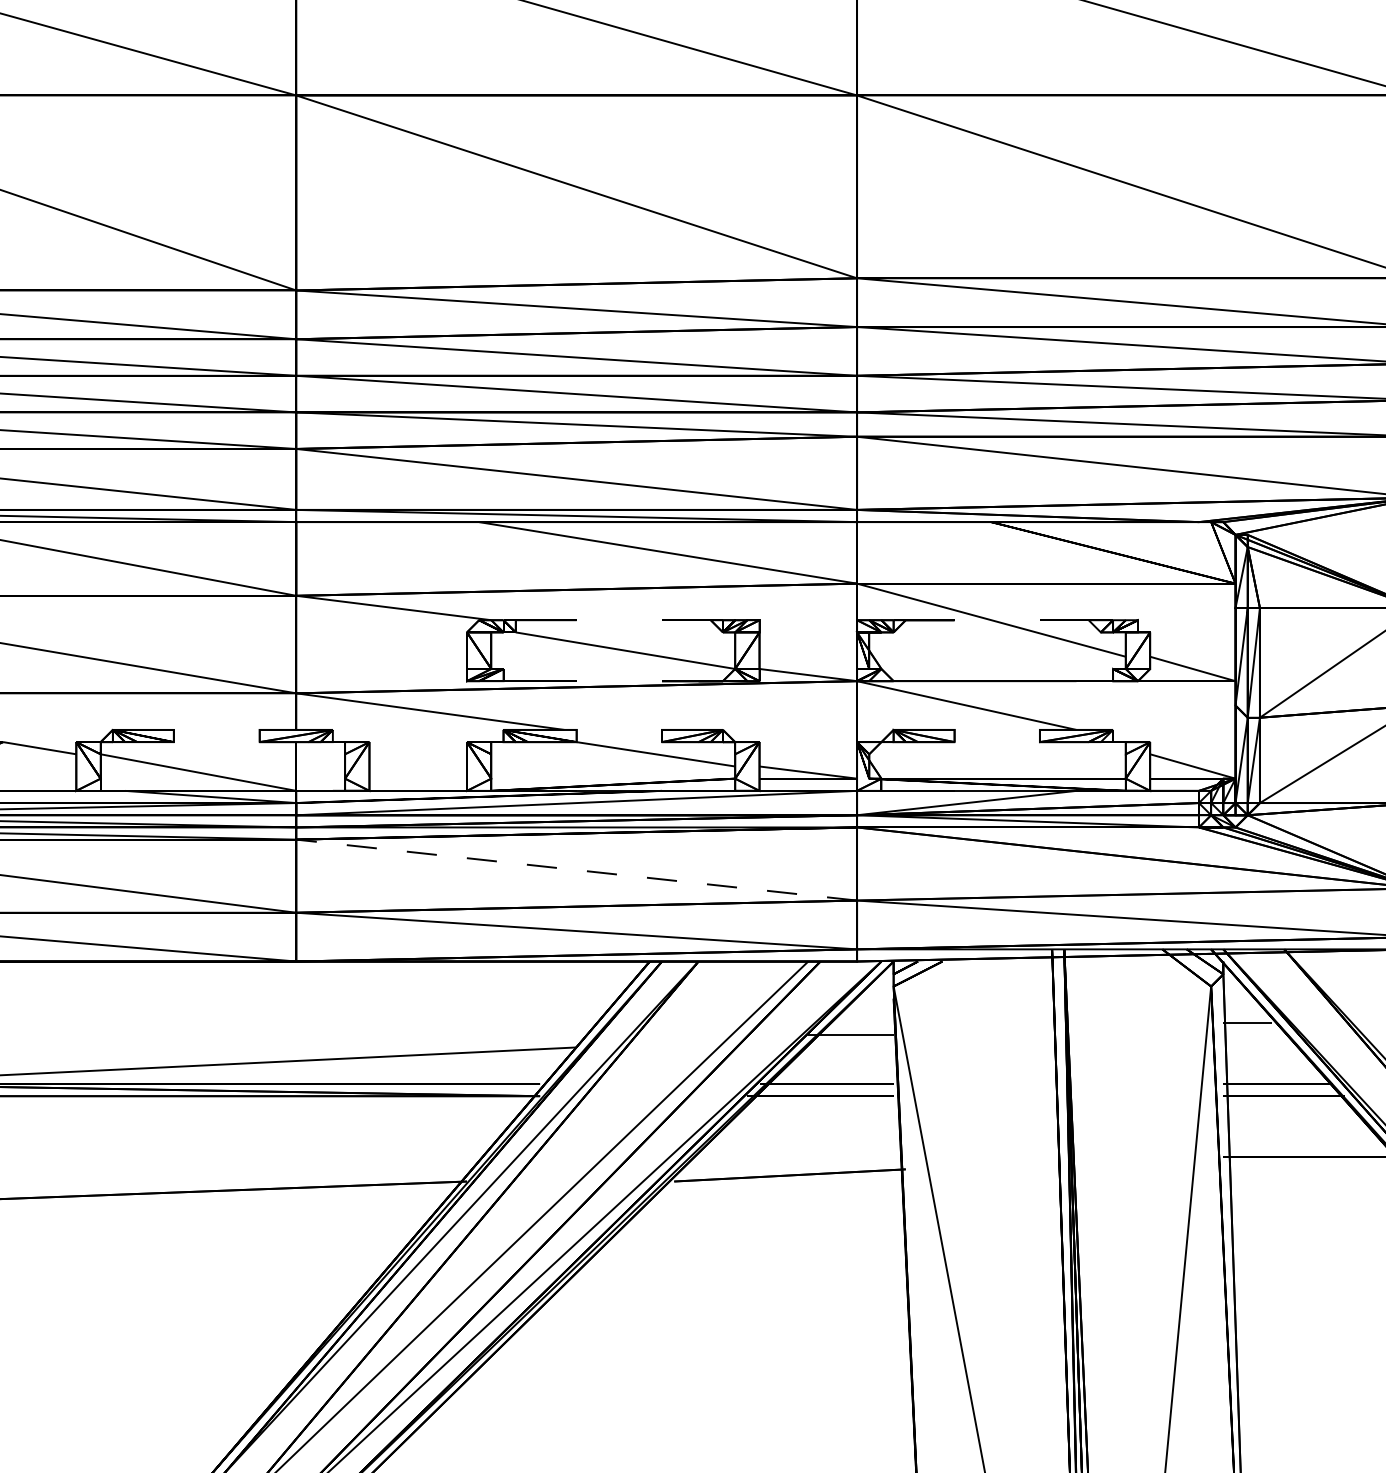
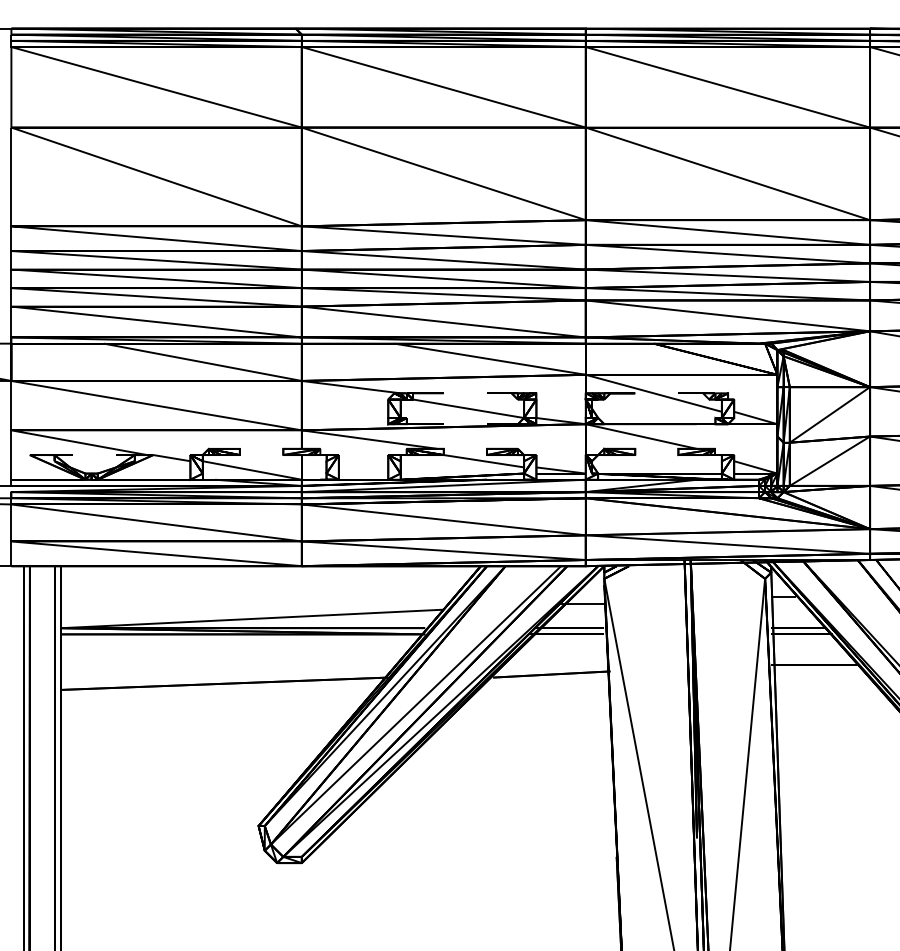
line: (576, 869) -> (443, 519), dashed -> solid

